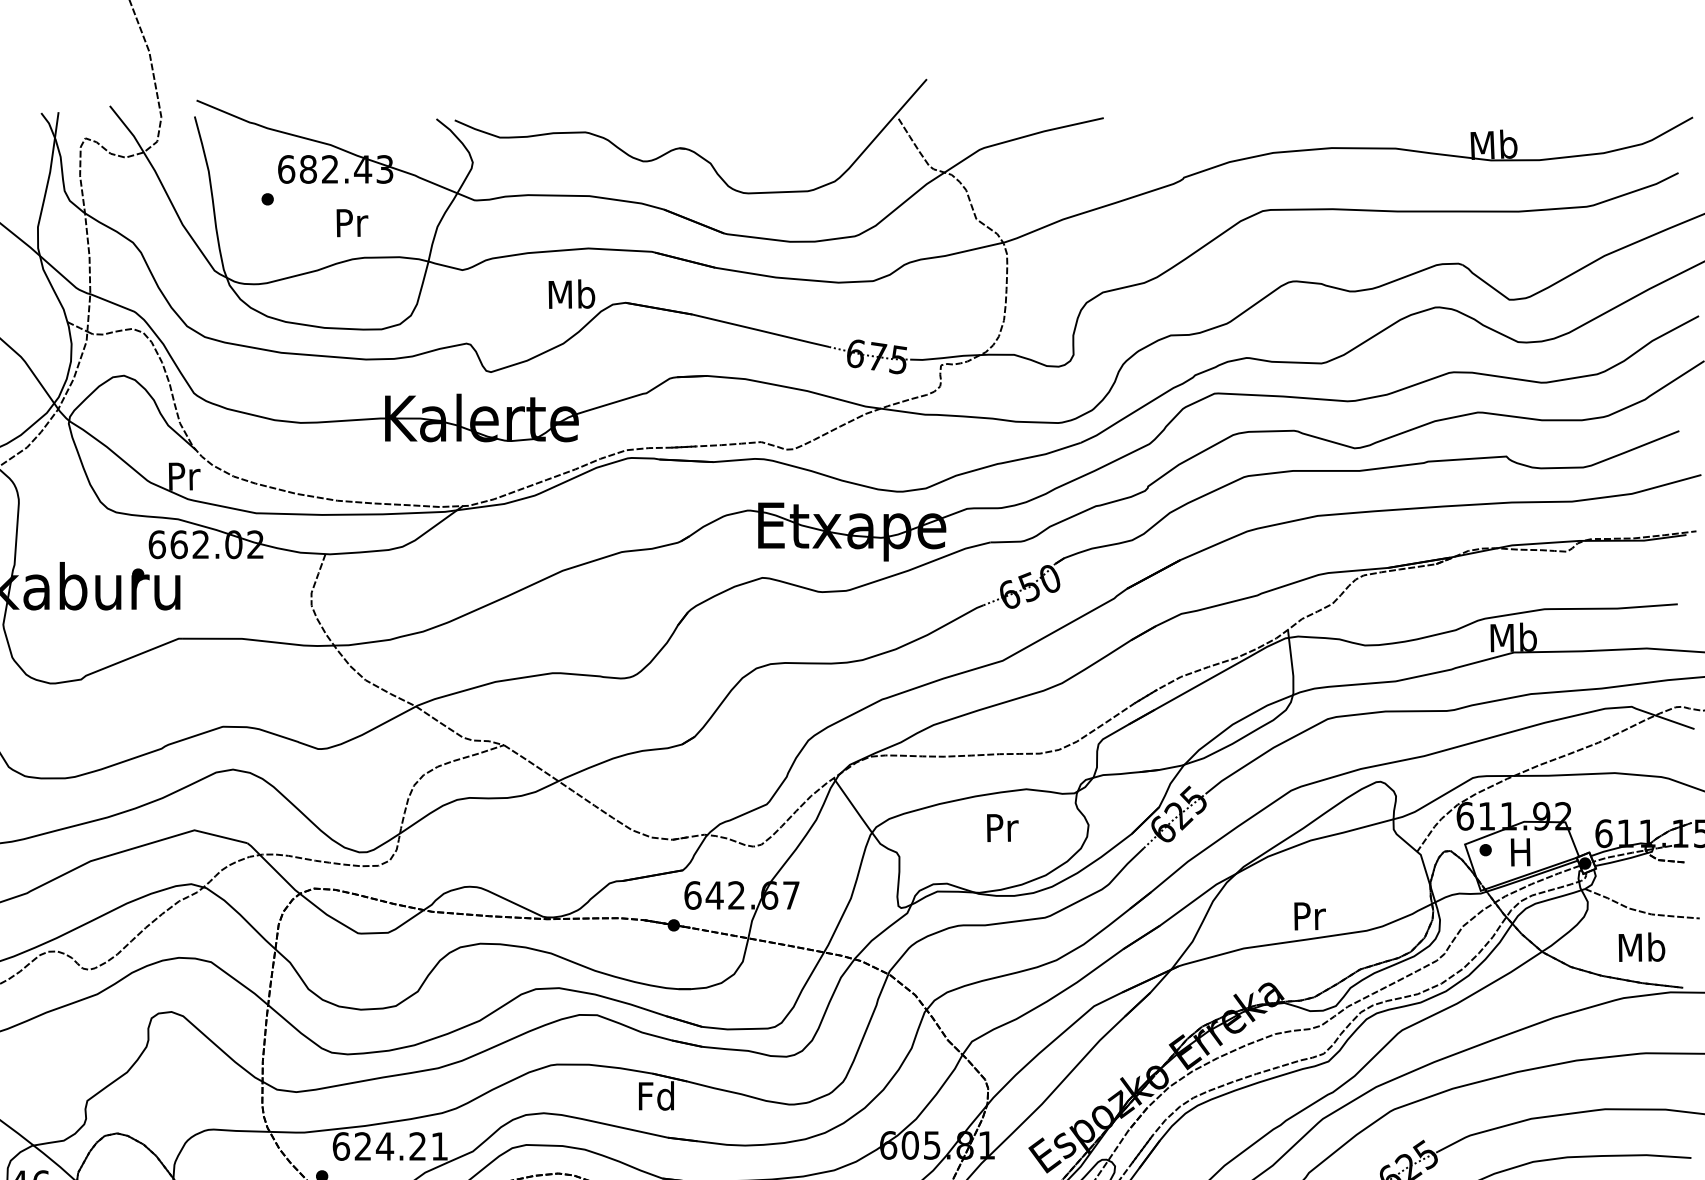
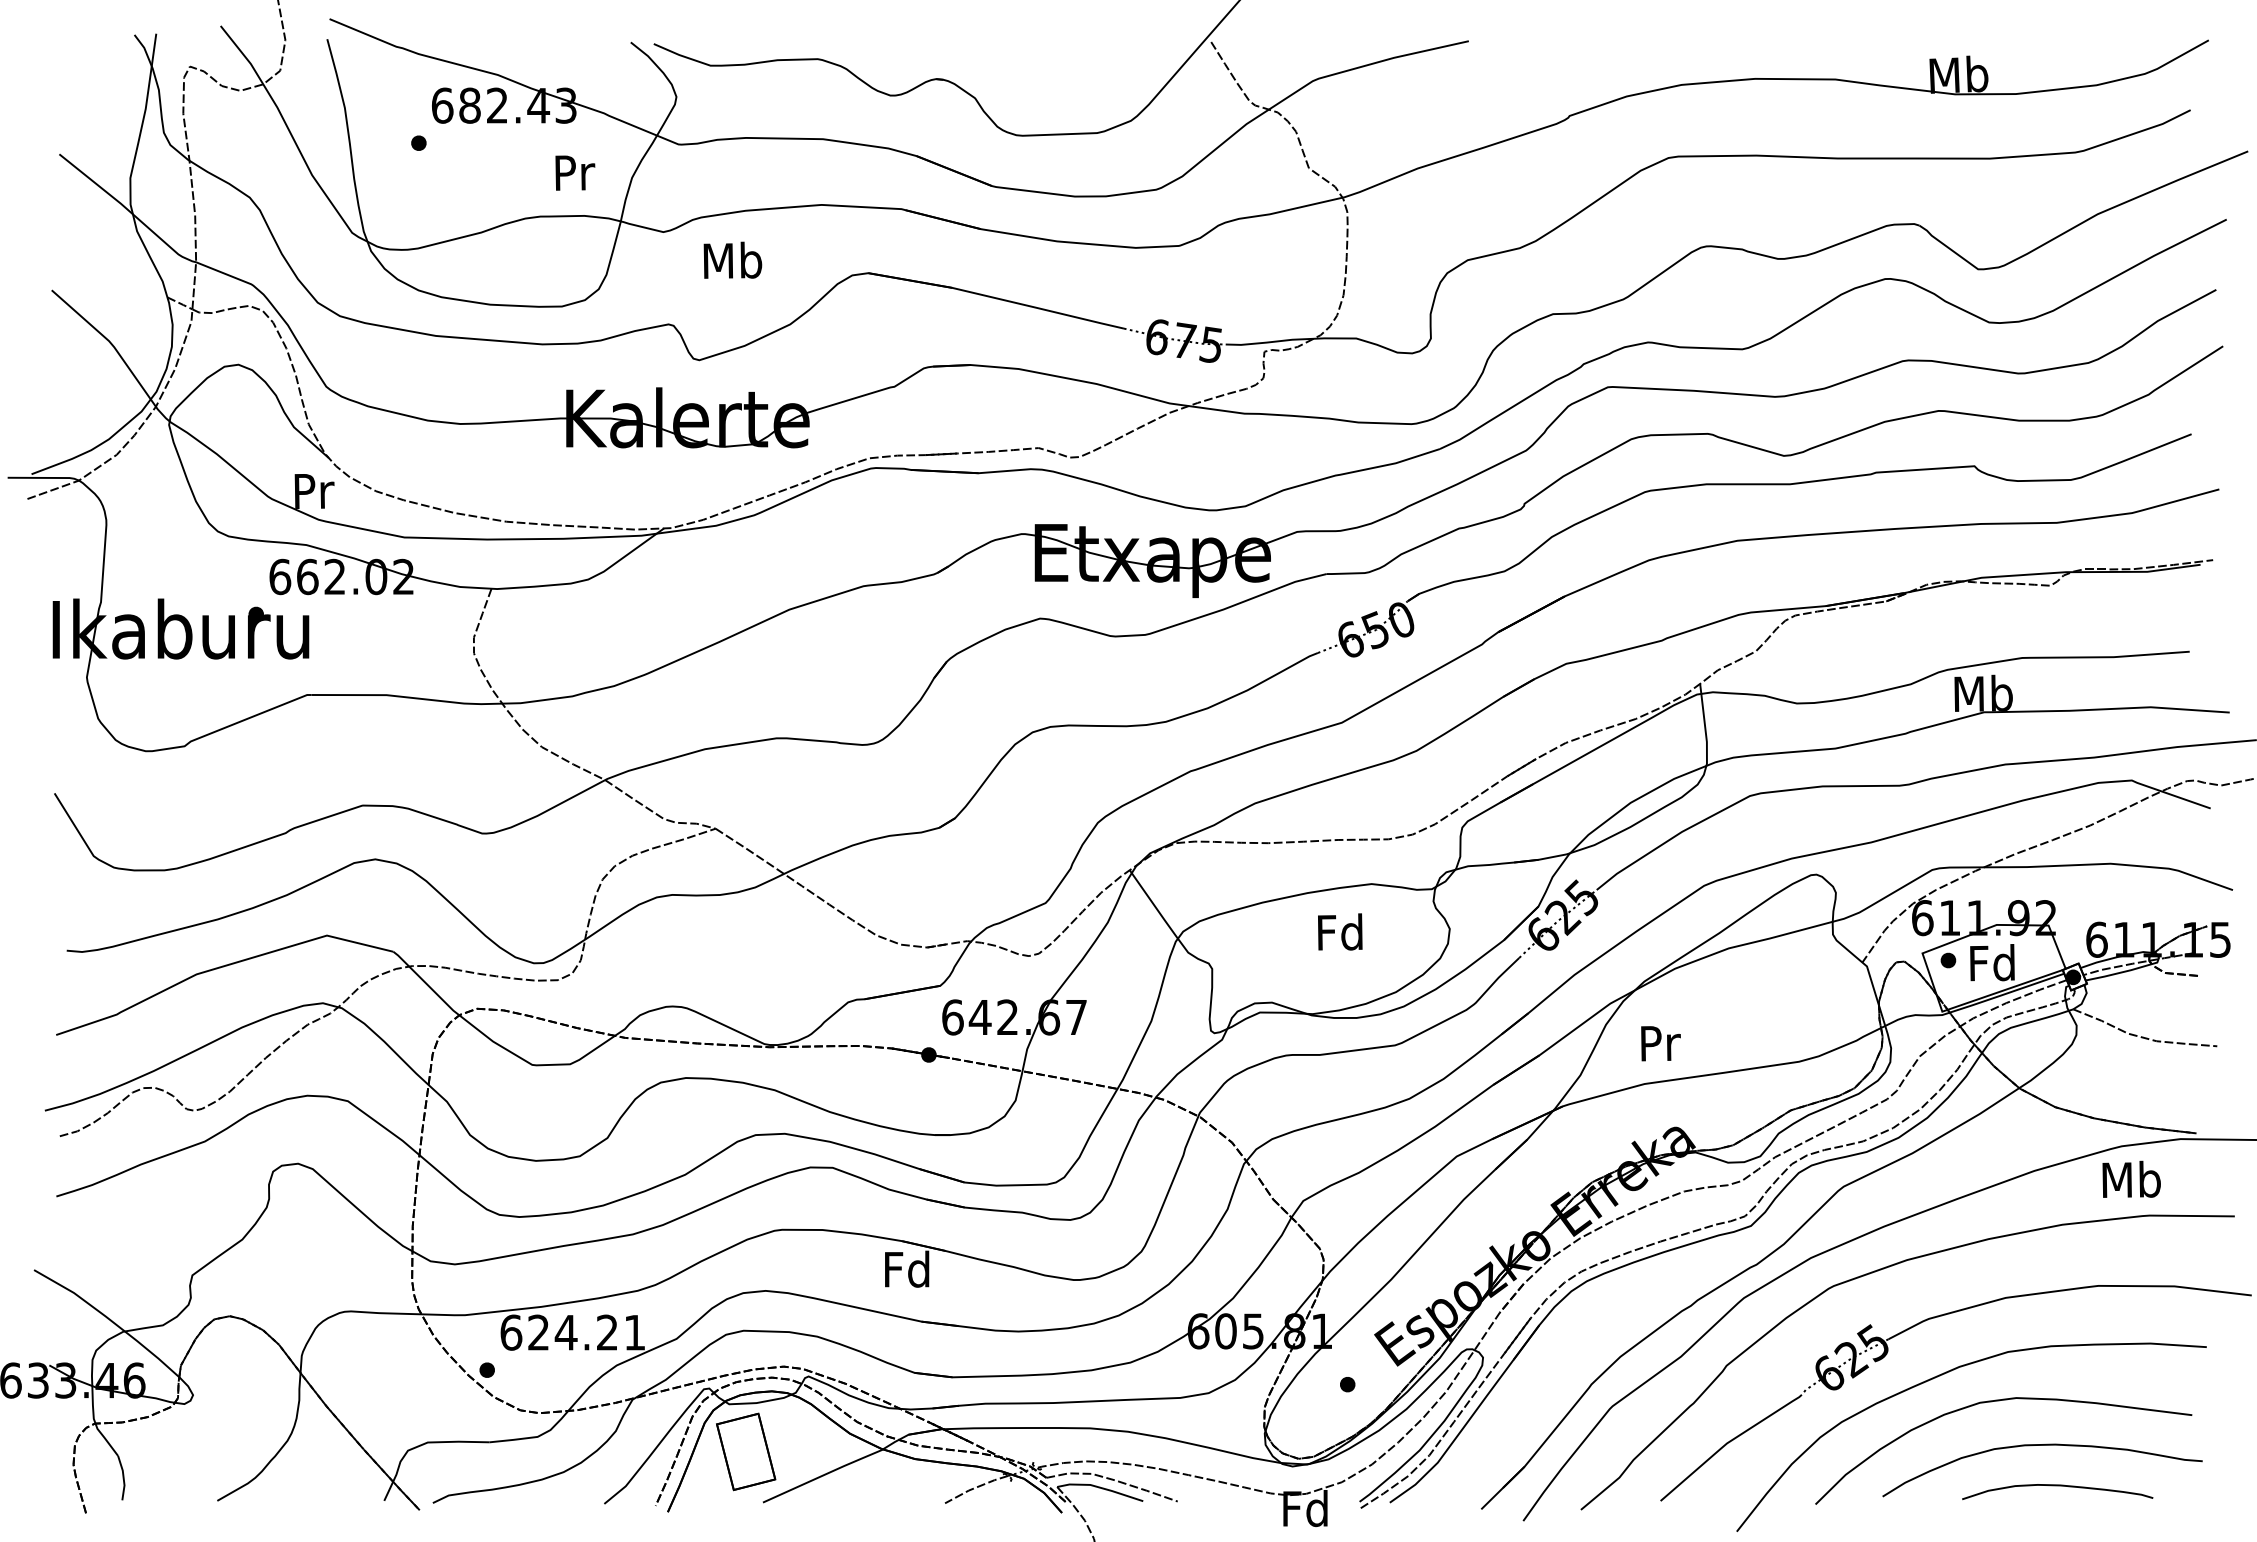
text: (352, 222) -> (575, 172), moved
text: (571, 293) -> (732, 259), moved
text: (1001, 827) -> (1340, 931), Pr -> Fd
text: (1520, 851) -> (1992, 962), H -> Fd
text: (1309, 916) -> (1660, 1043), moved
text: (1641, 946) -> (2131, 1178), moved

